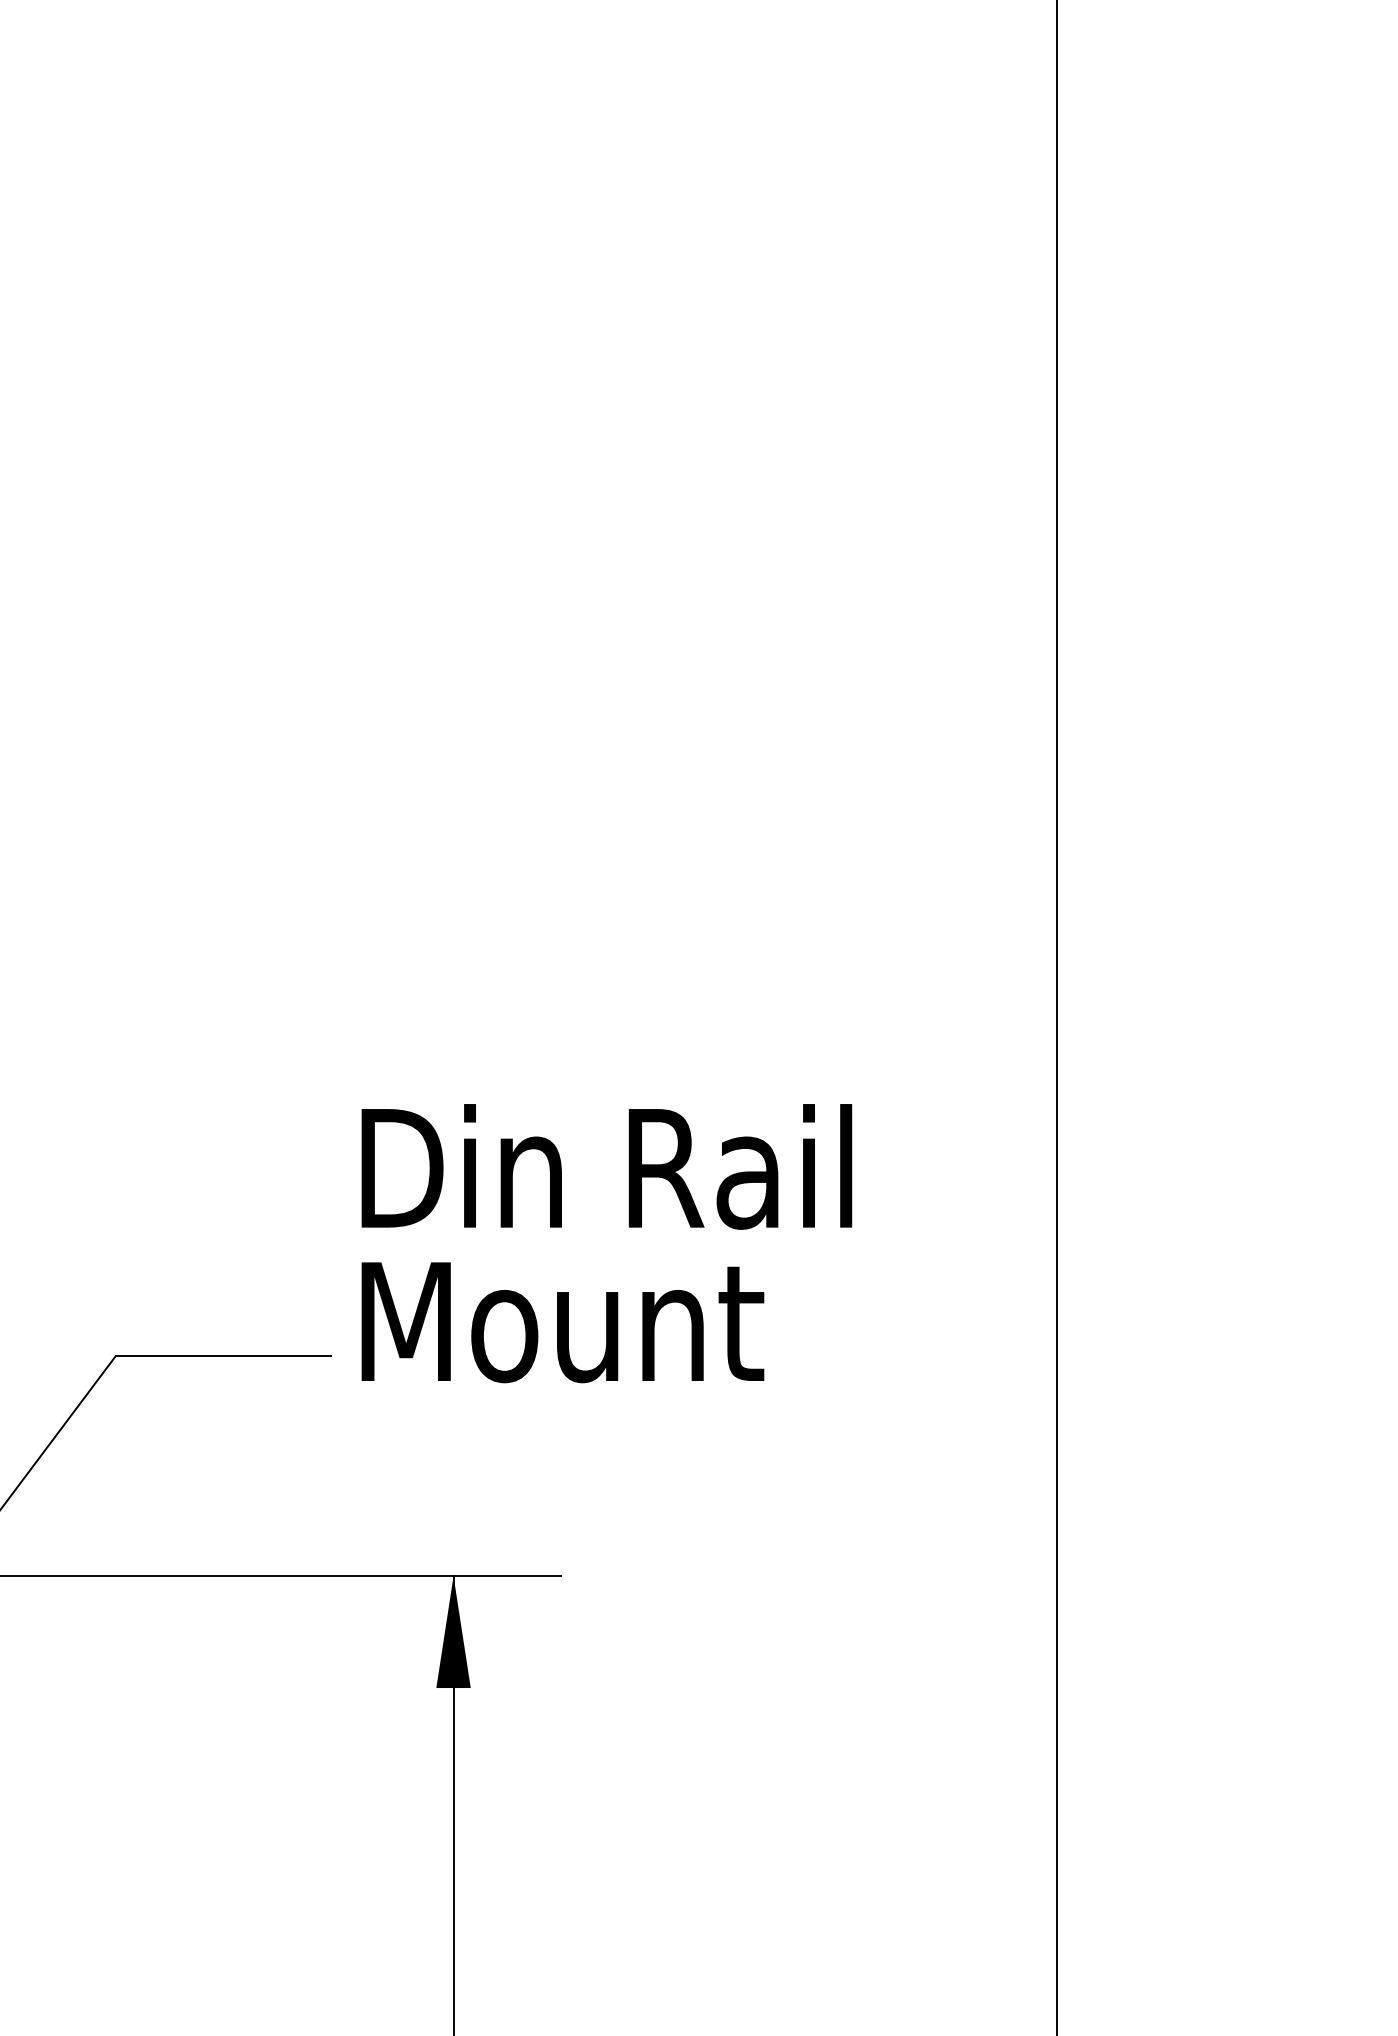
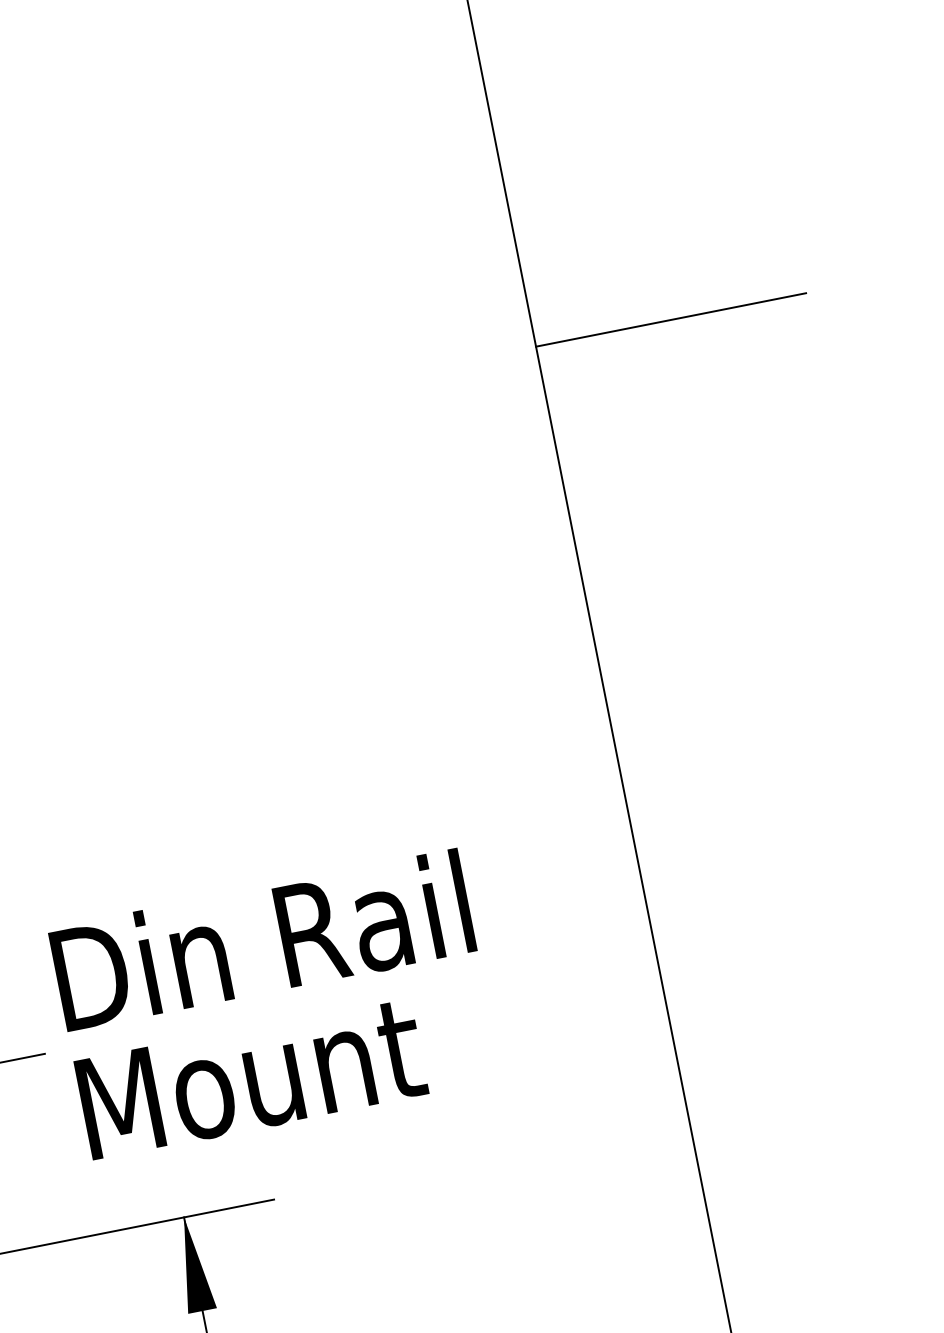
line: (1217, 654) -> (670, 319), added
text: (606, 1243) -> (274, 1004), moved

